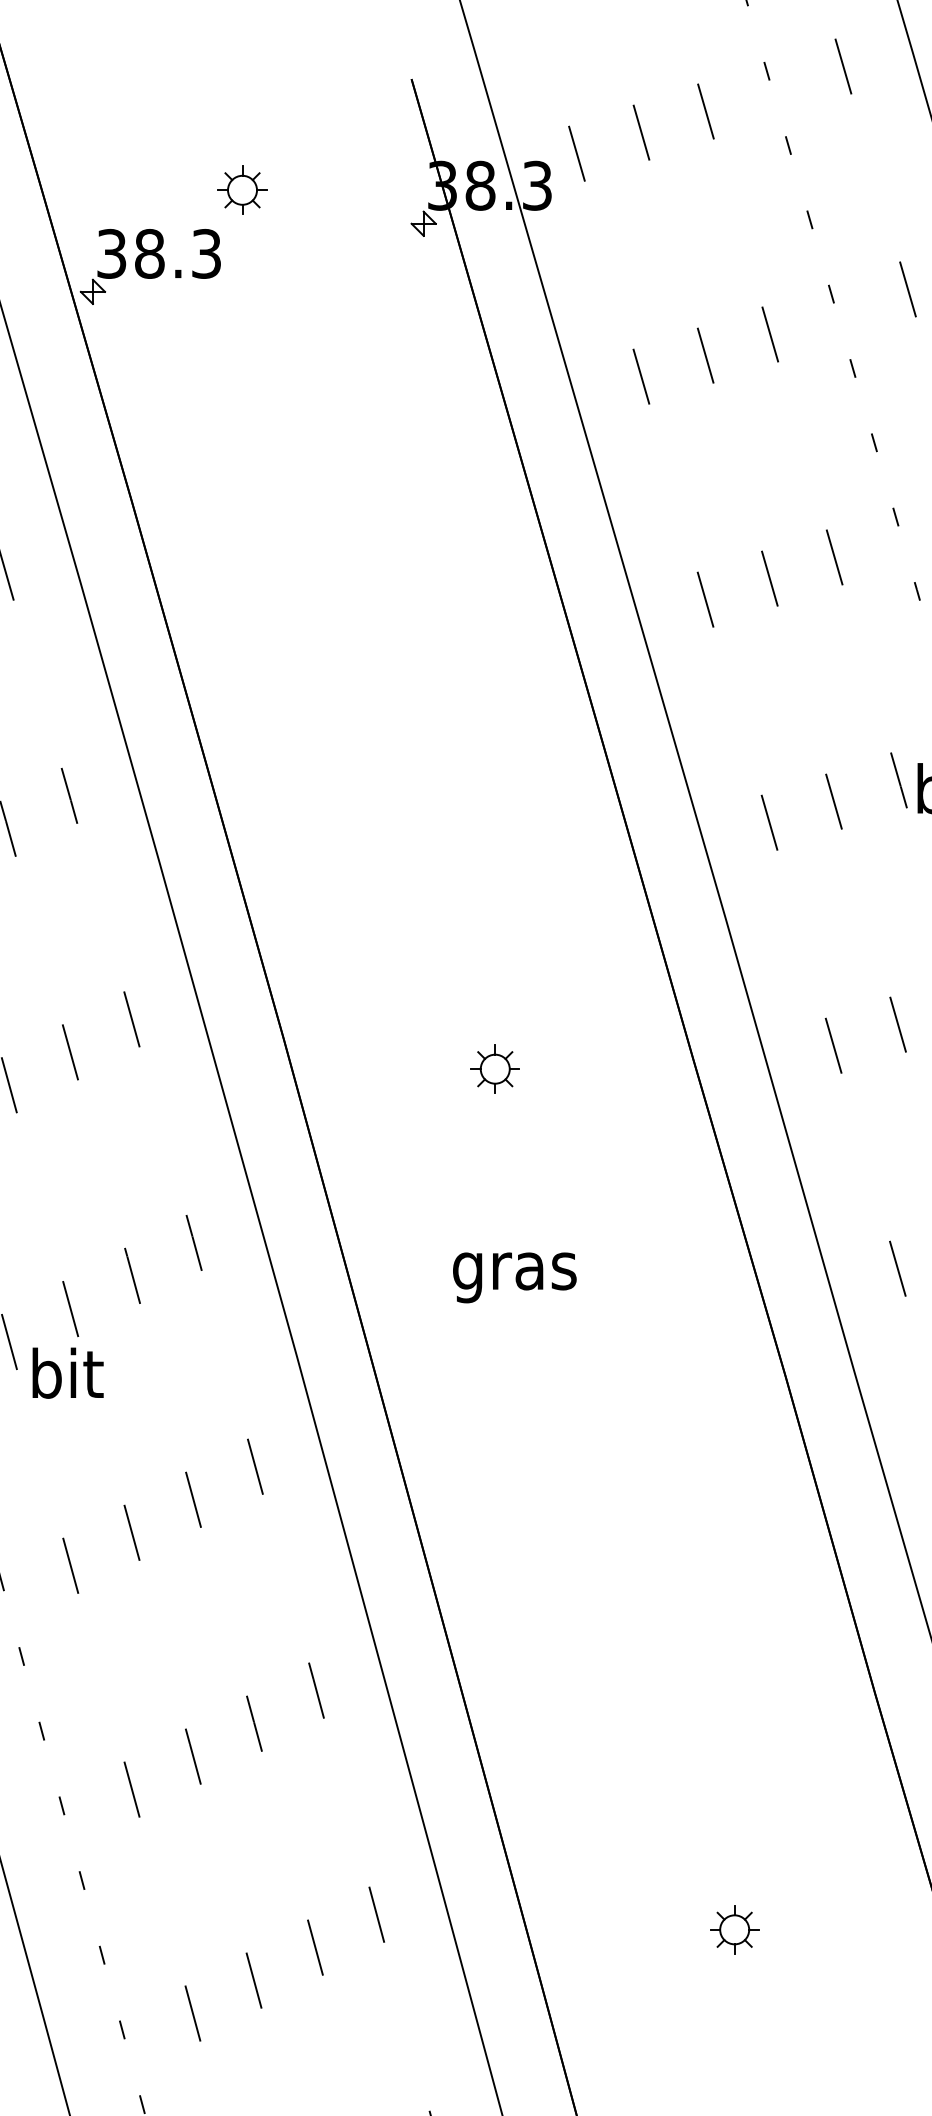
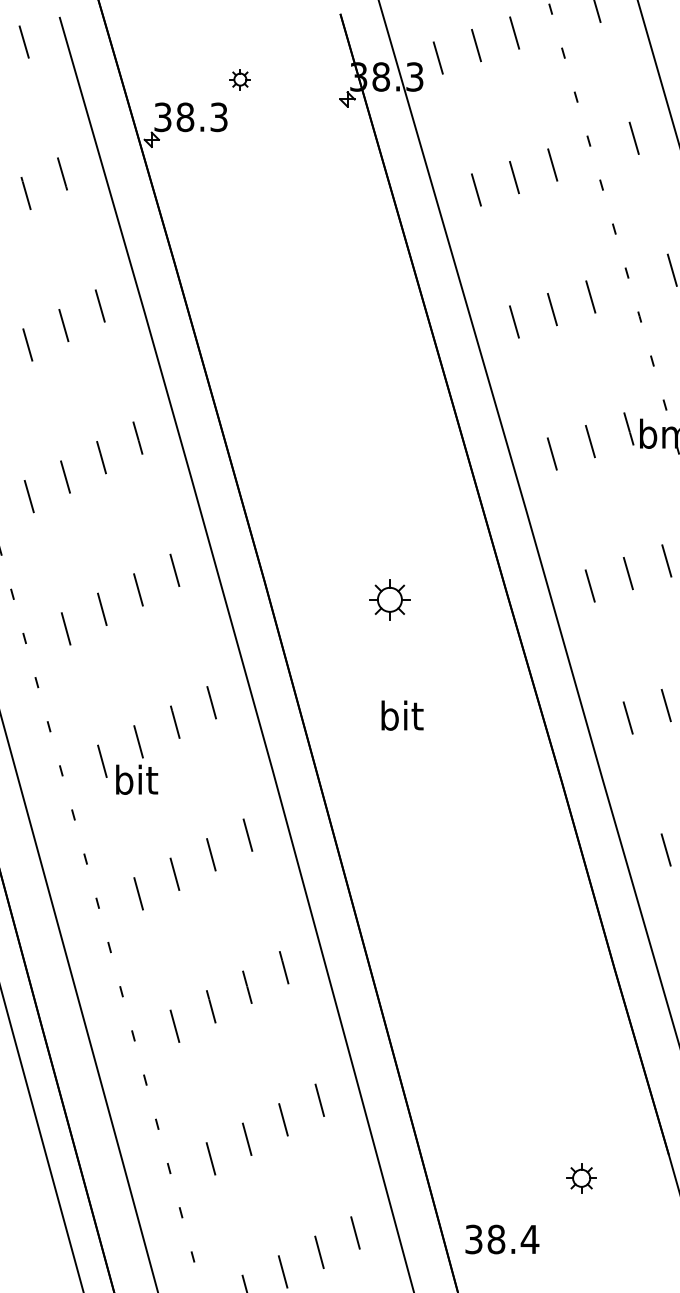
part: (242, 190) -> (240, 79), size x0.7
part: (494, 1068) -> (389, 599), size x1.4
text: (514, 1271) -> (401, 719), gras -> bit
part: (734, 1930) -> (581, 1178), moved

